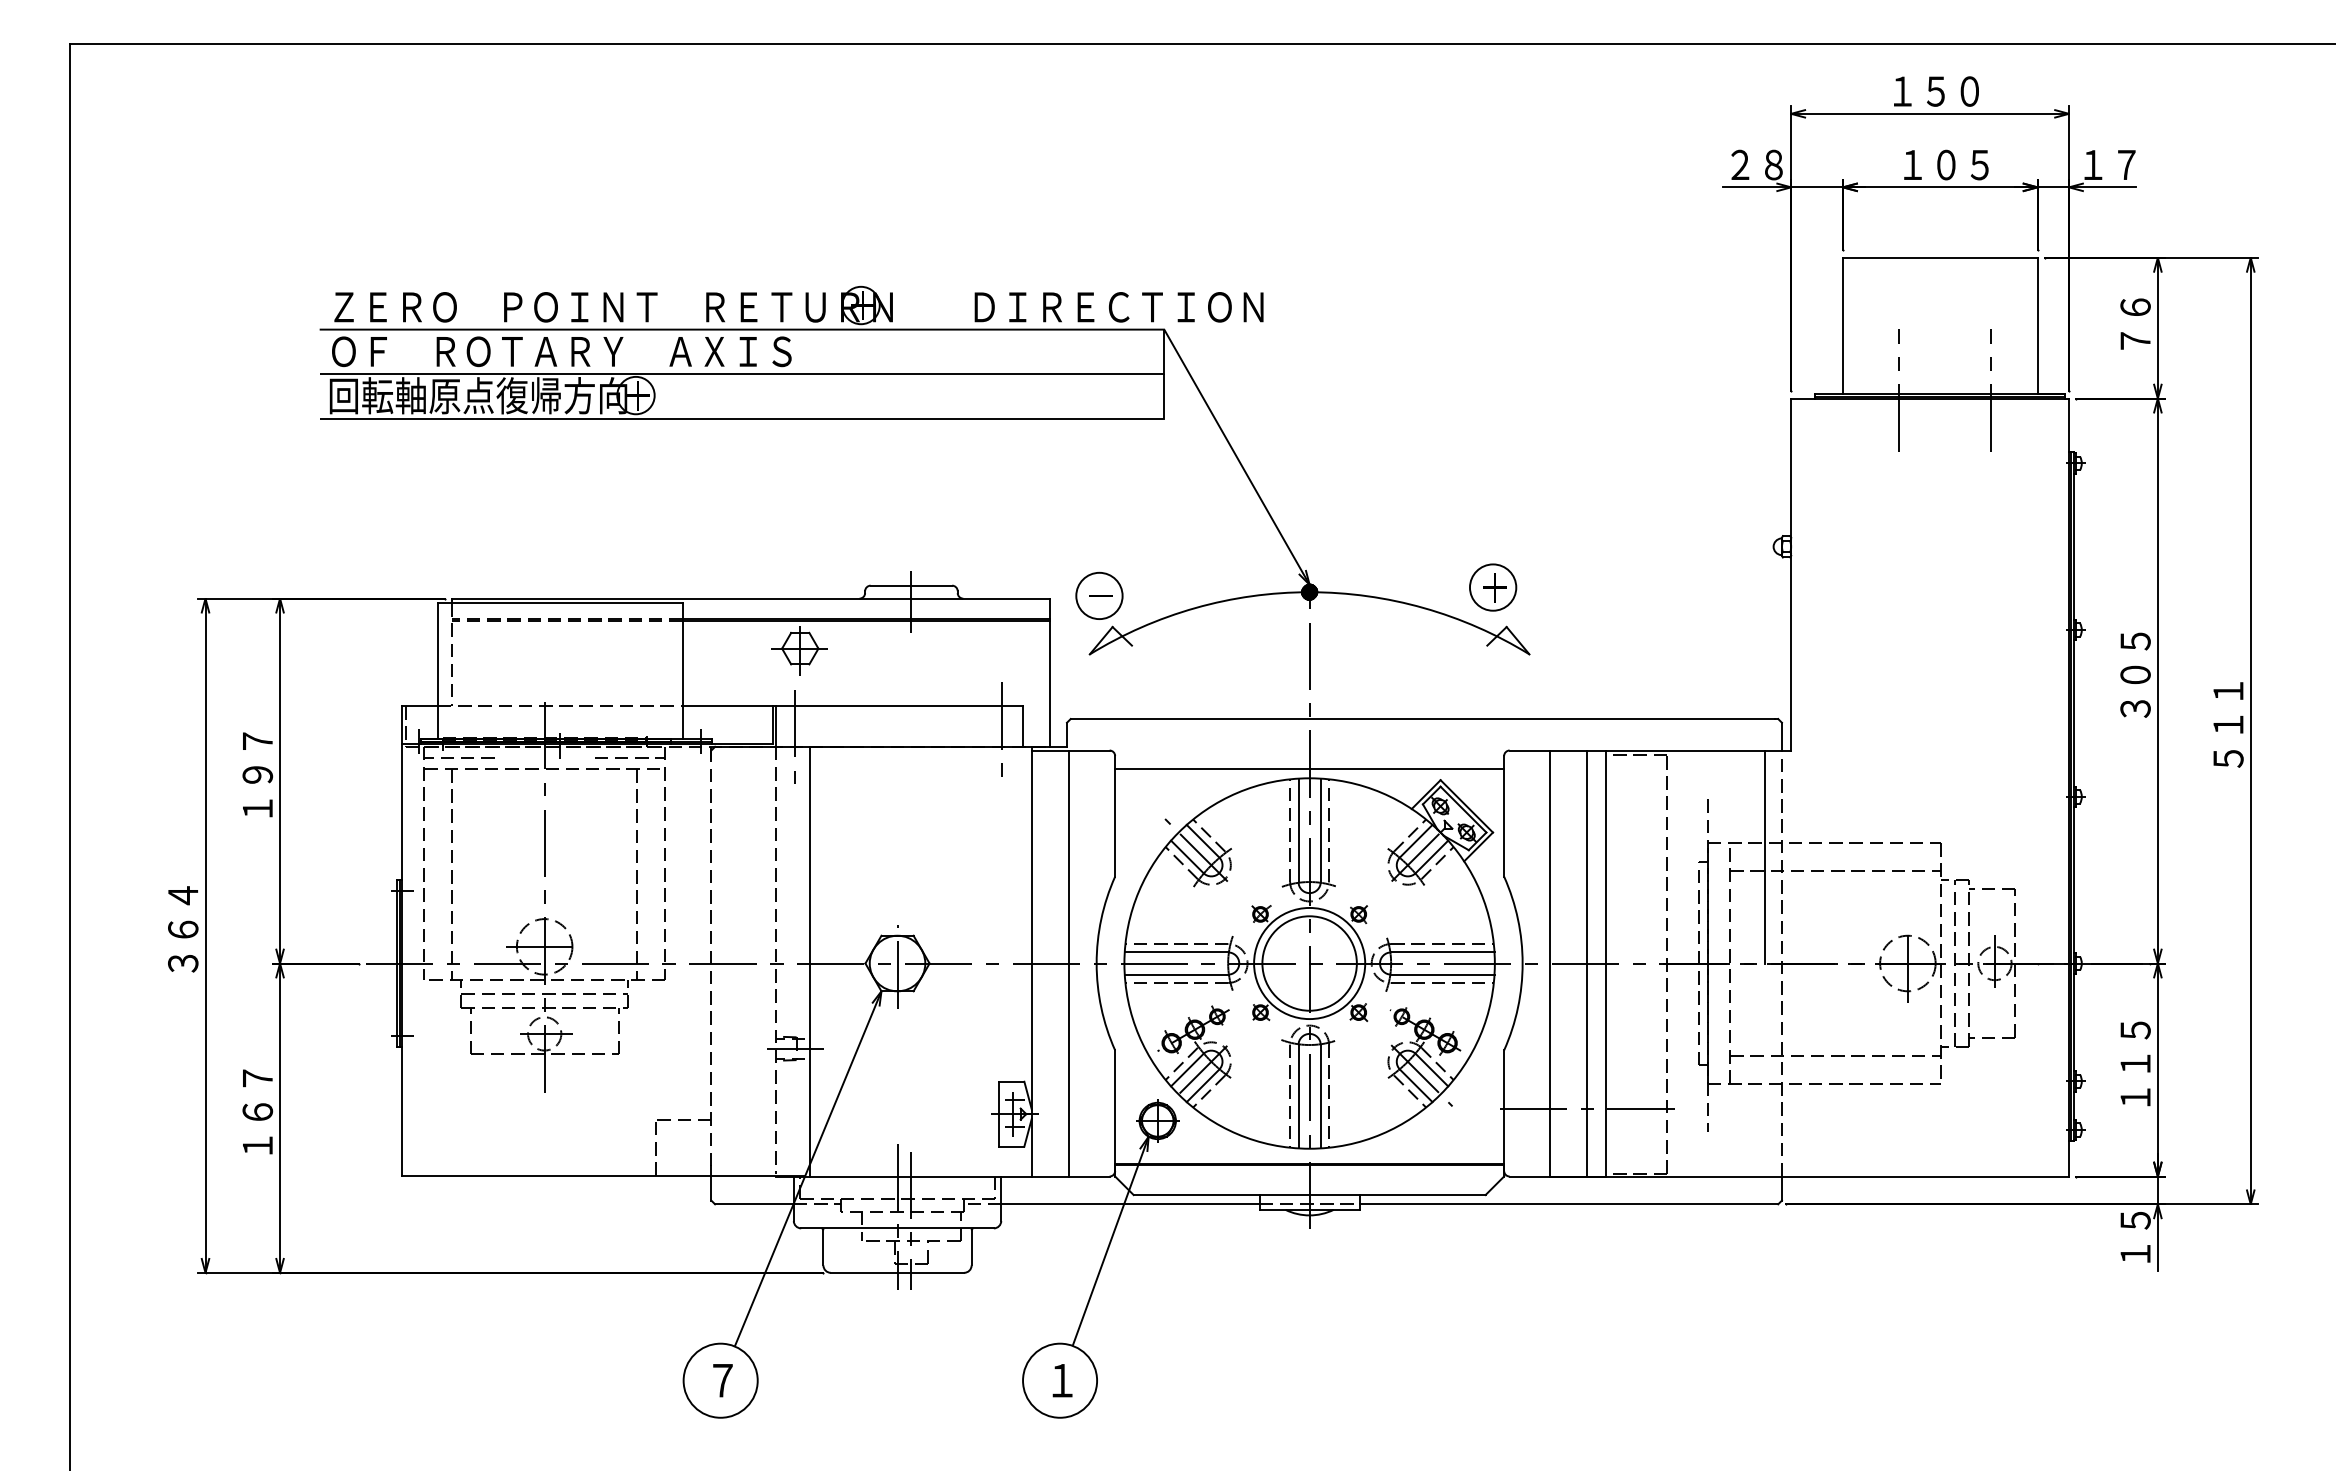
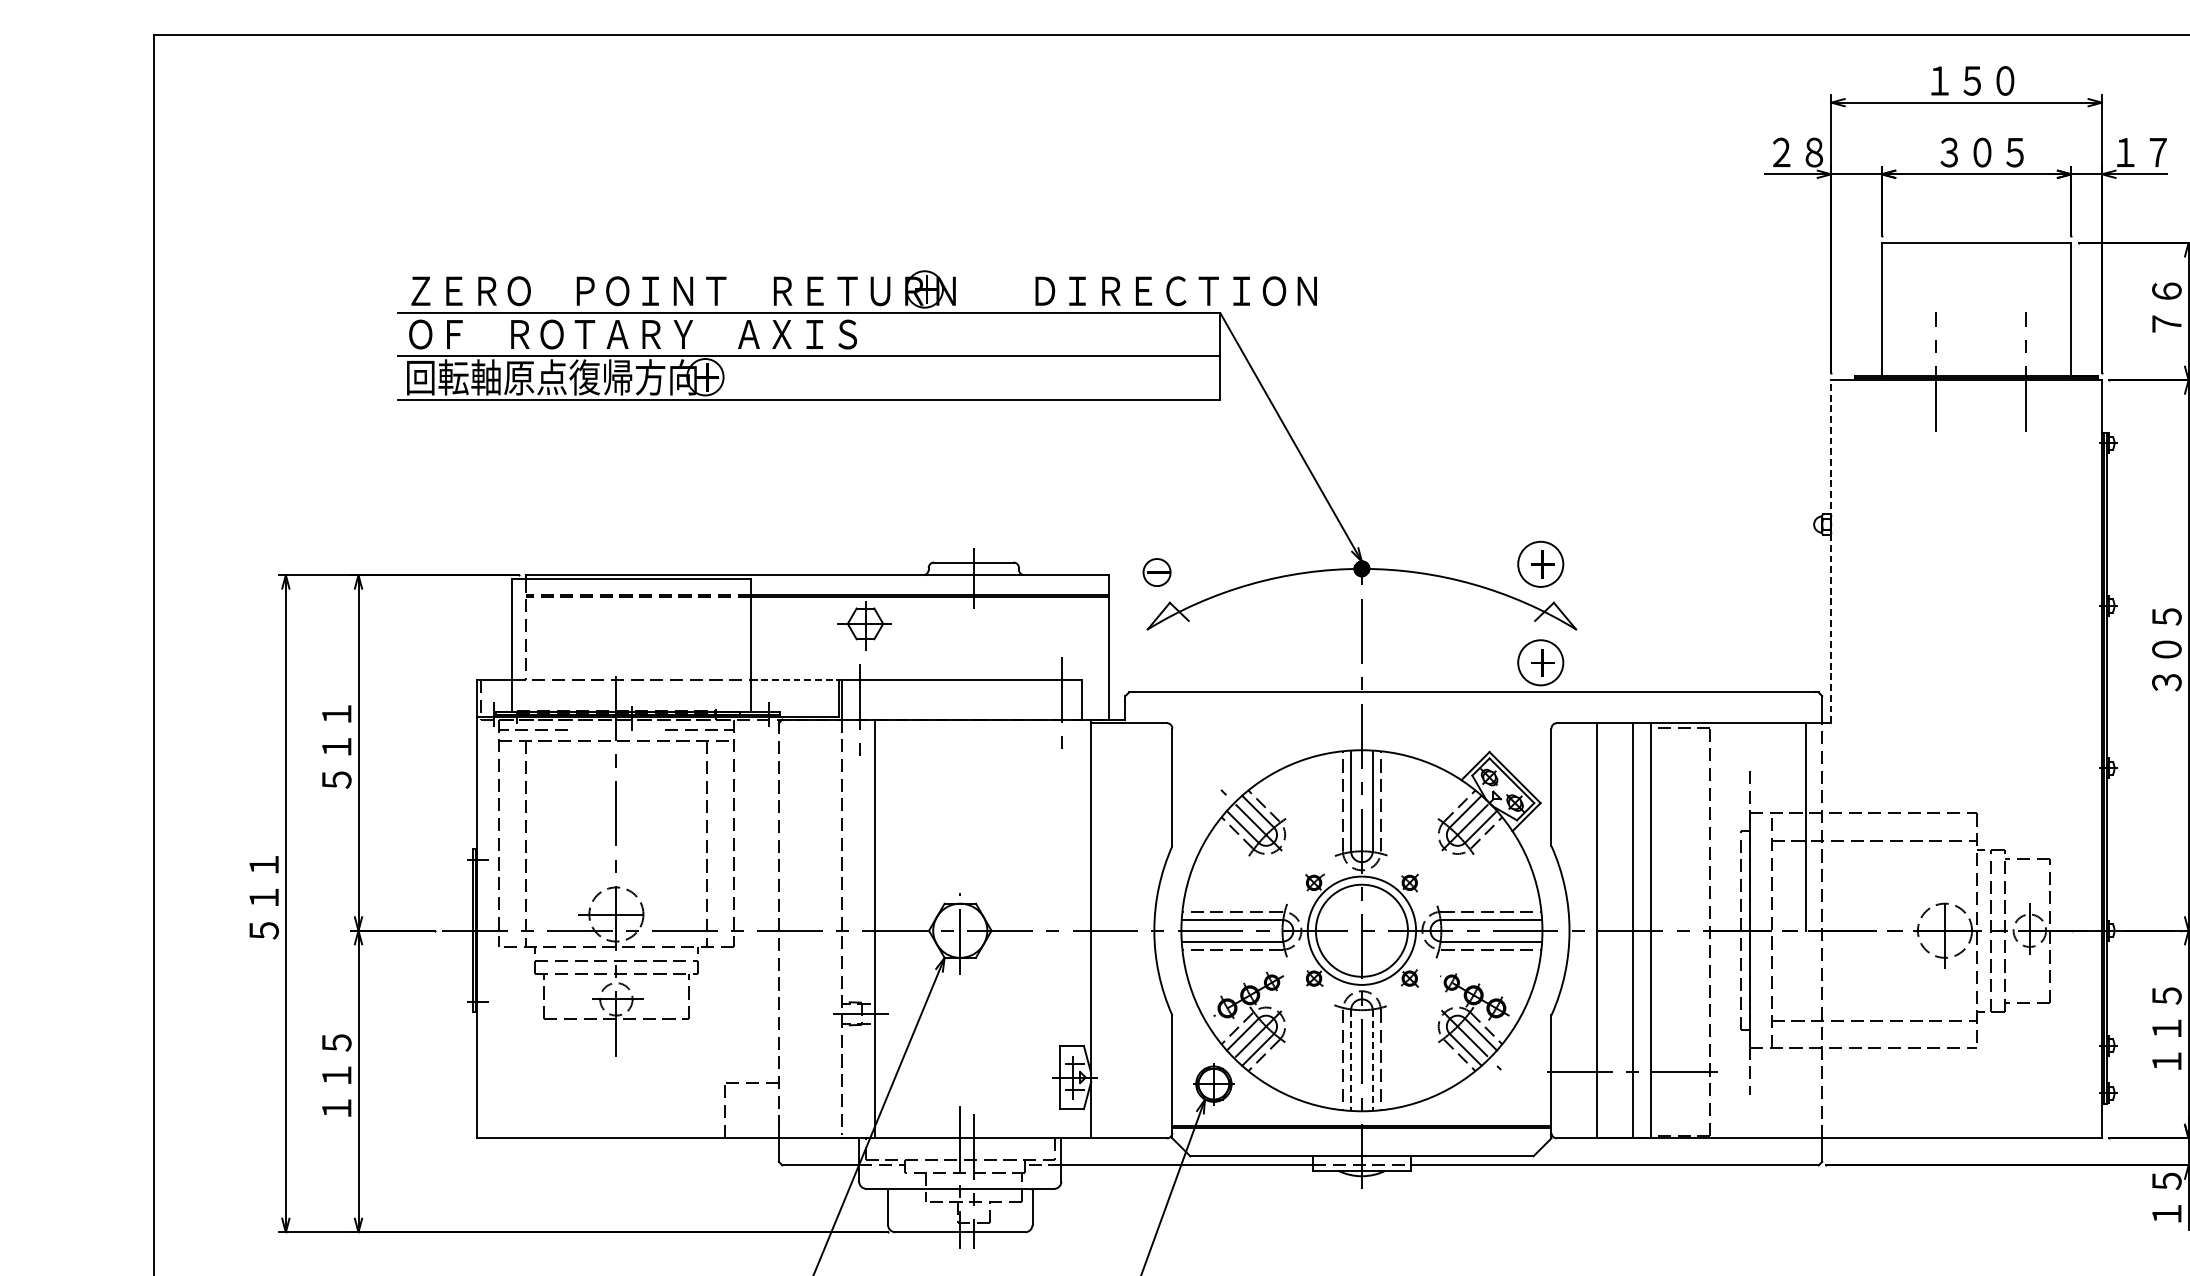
text: (1912, 164) -> (1949, 152), １０５ -> ３０５
line: (1791, 574) -> (1831, 551), solid -> dashed
circle: (1099, 595) -> (1157, 572), size x0.6
part: (1493, 688) -> (1541, 662), added
line: (728, 706) -> (795, 680), solid -> dashed
line: (1309, 769) -> (1361, 741), removed
text: (257, 774) -> (336, 746), １９７ -> ５１１
text: (183, 929) -> (264, 897), ３６４ -> ５１１
line: (1068, 963) -> (1126, 930), removed
text: (257, 1094) -> (336, 1058), １６７ -> １１５
line: (1298, 1096) -> (1351, 1060), solid -> dashed
line: (1320, 1096) -> (1372, 1060), solid -> dashed

